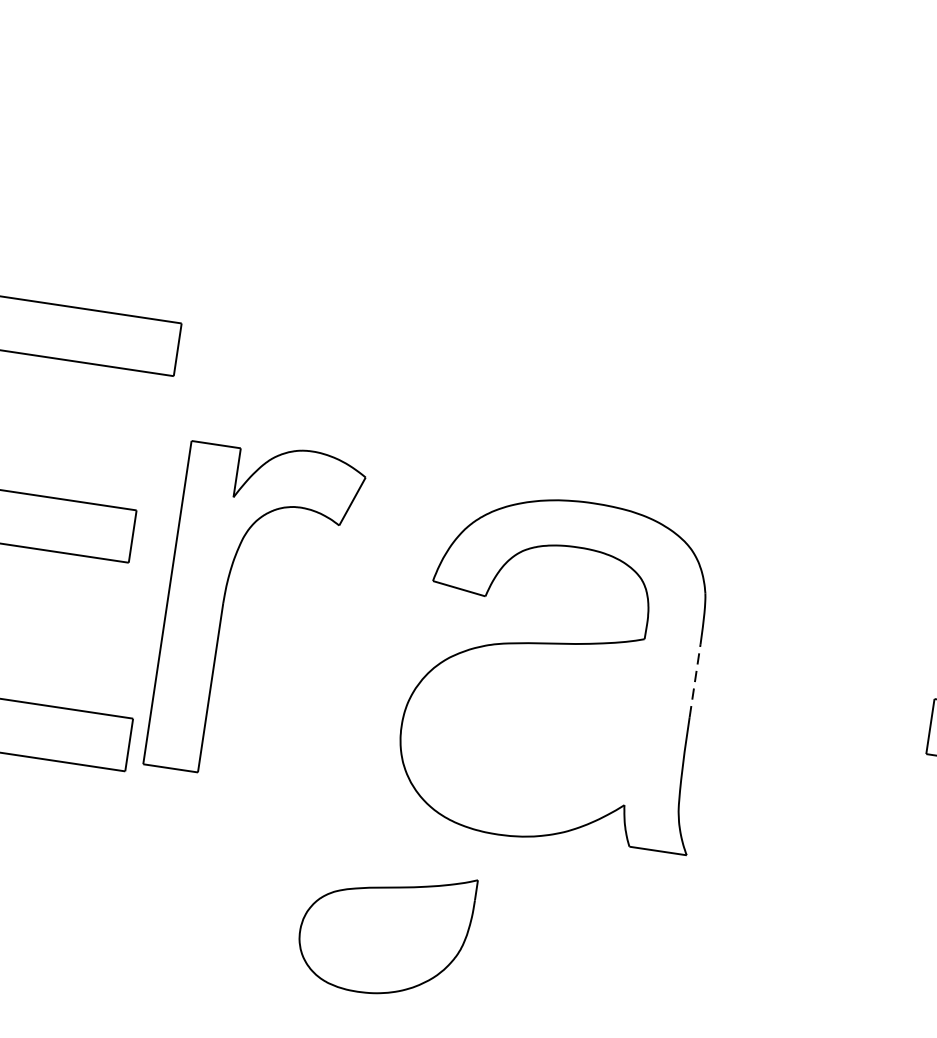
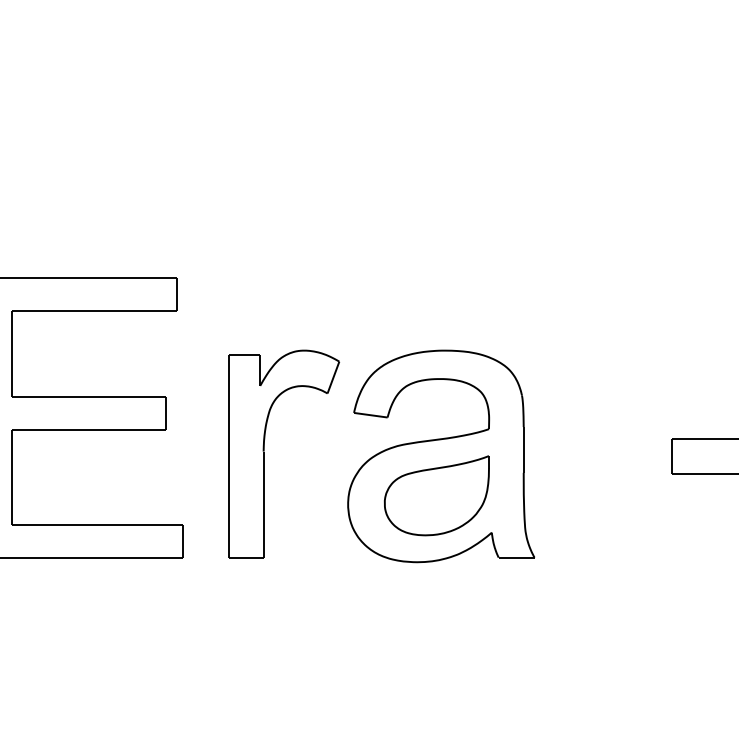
part: (224, 606) -> (264, 453), moved
line: (694, 679) -> (523, 449), dashed -> solid
part: (384, 930) -> (436, 495), moved

